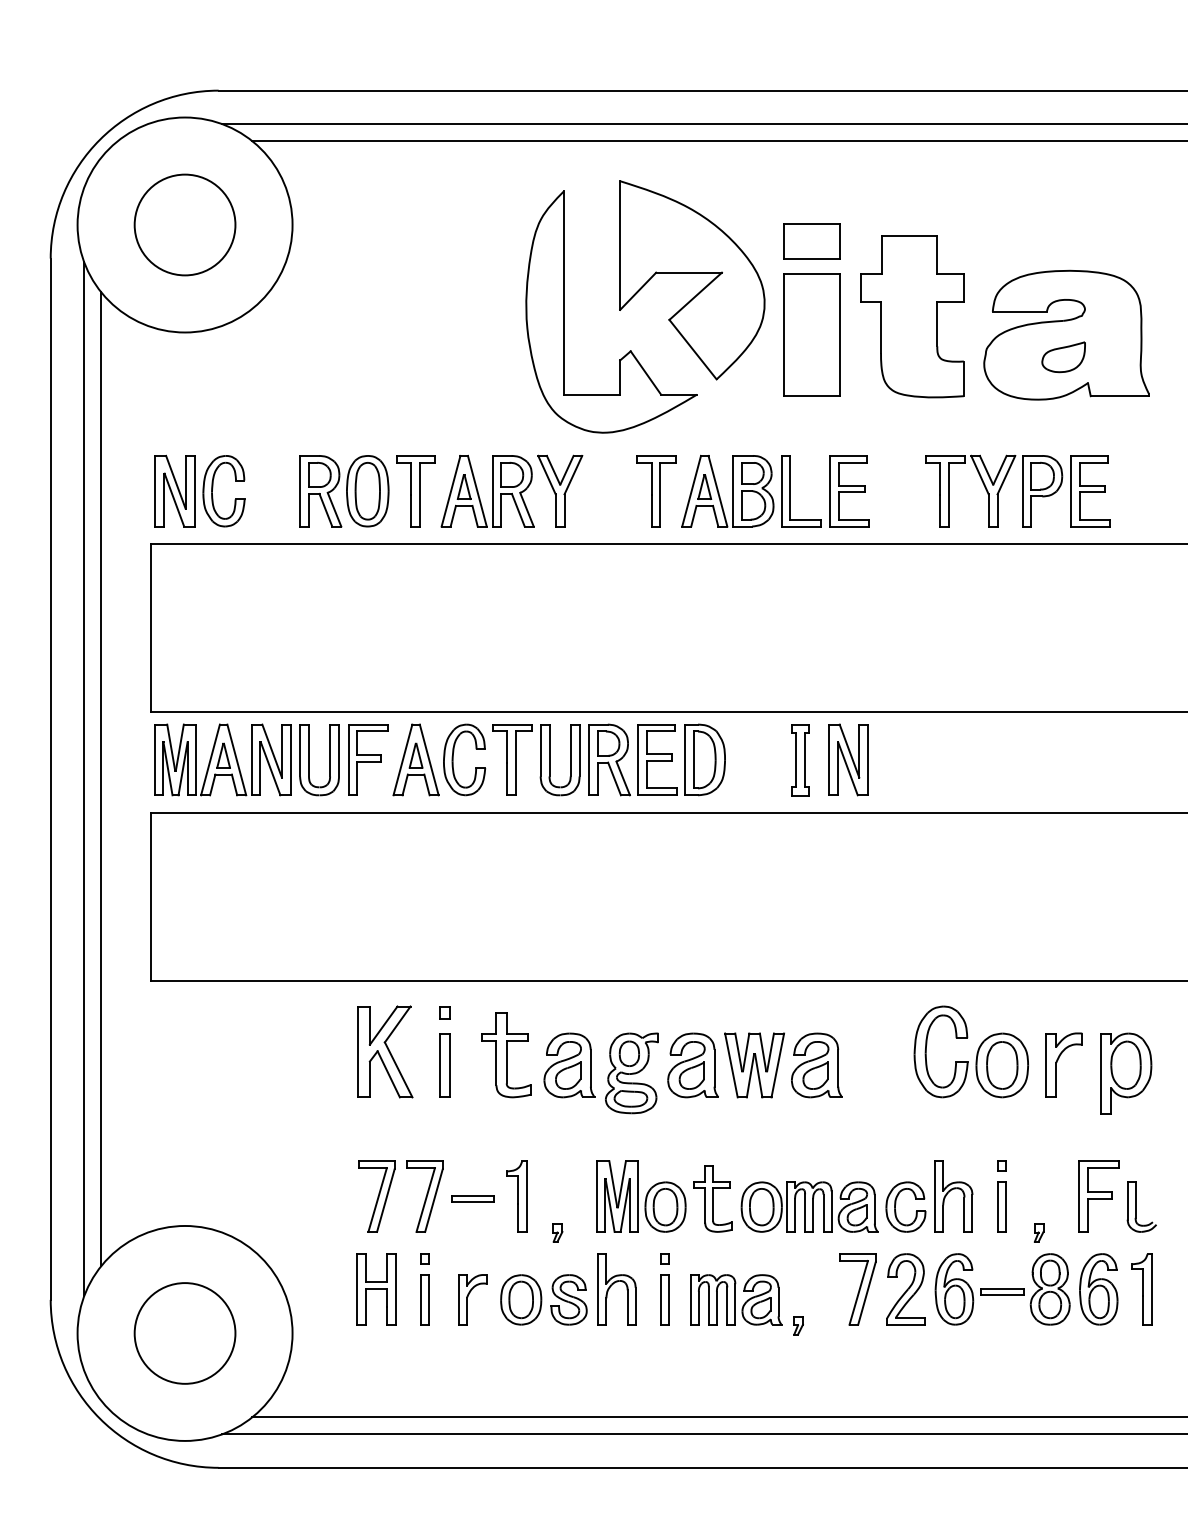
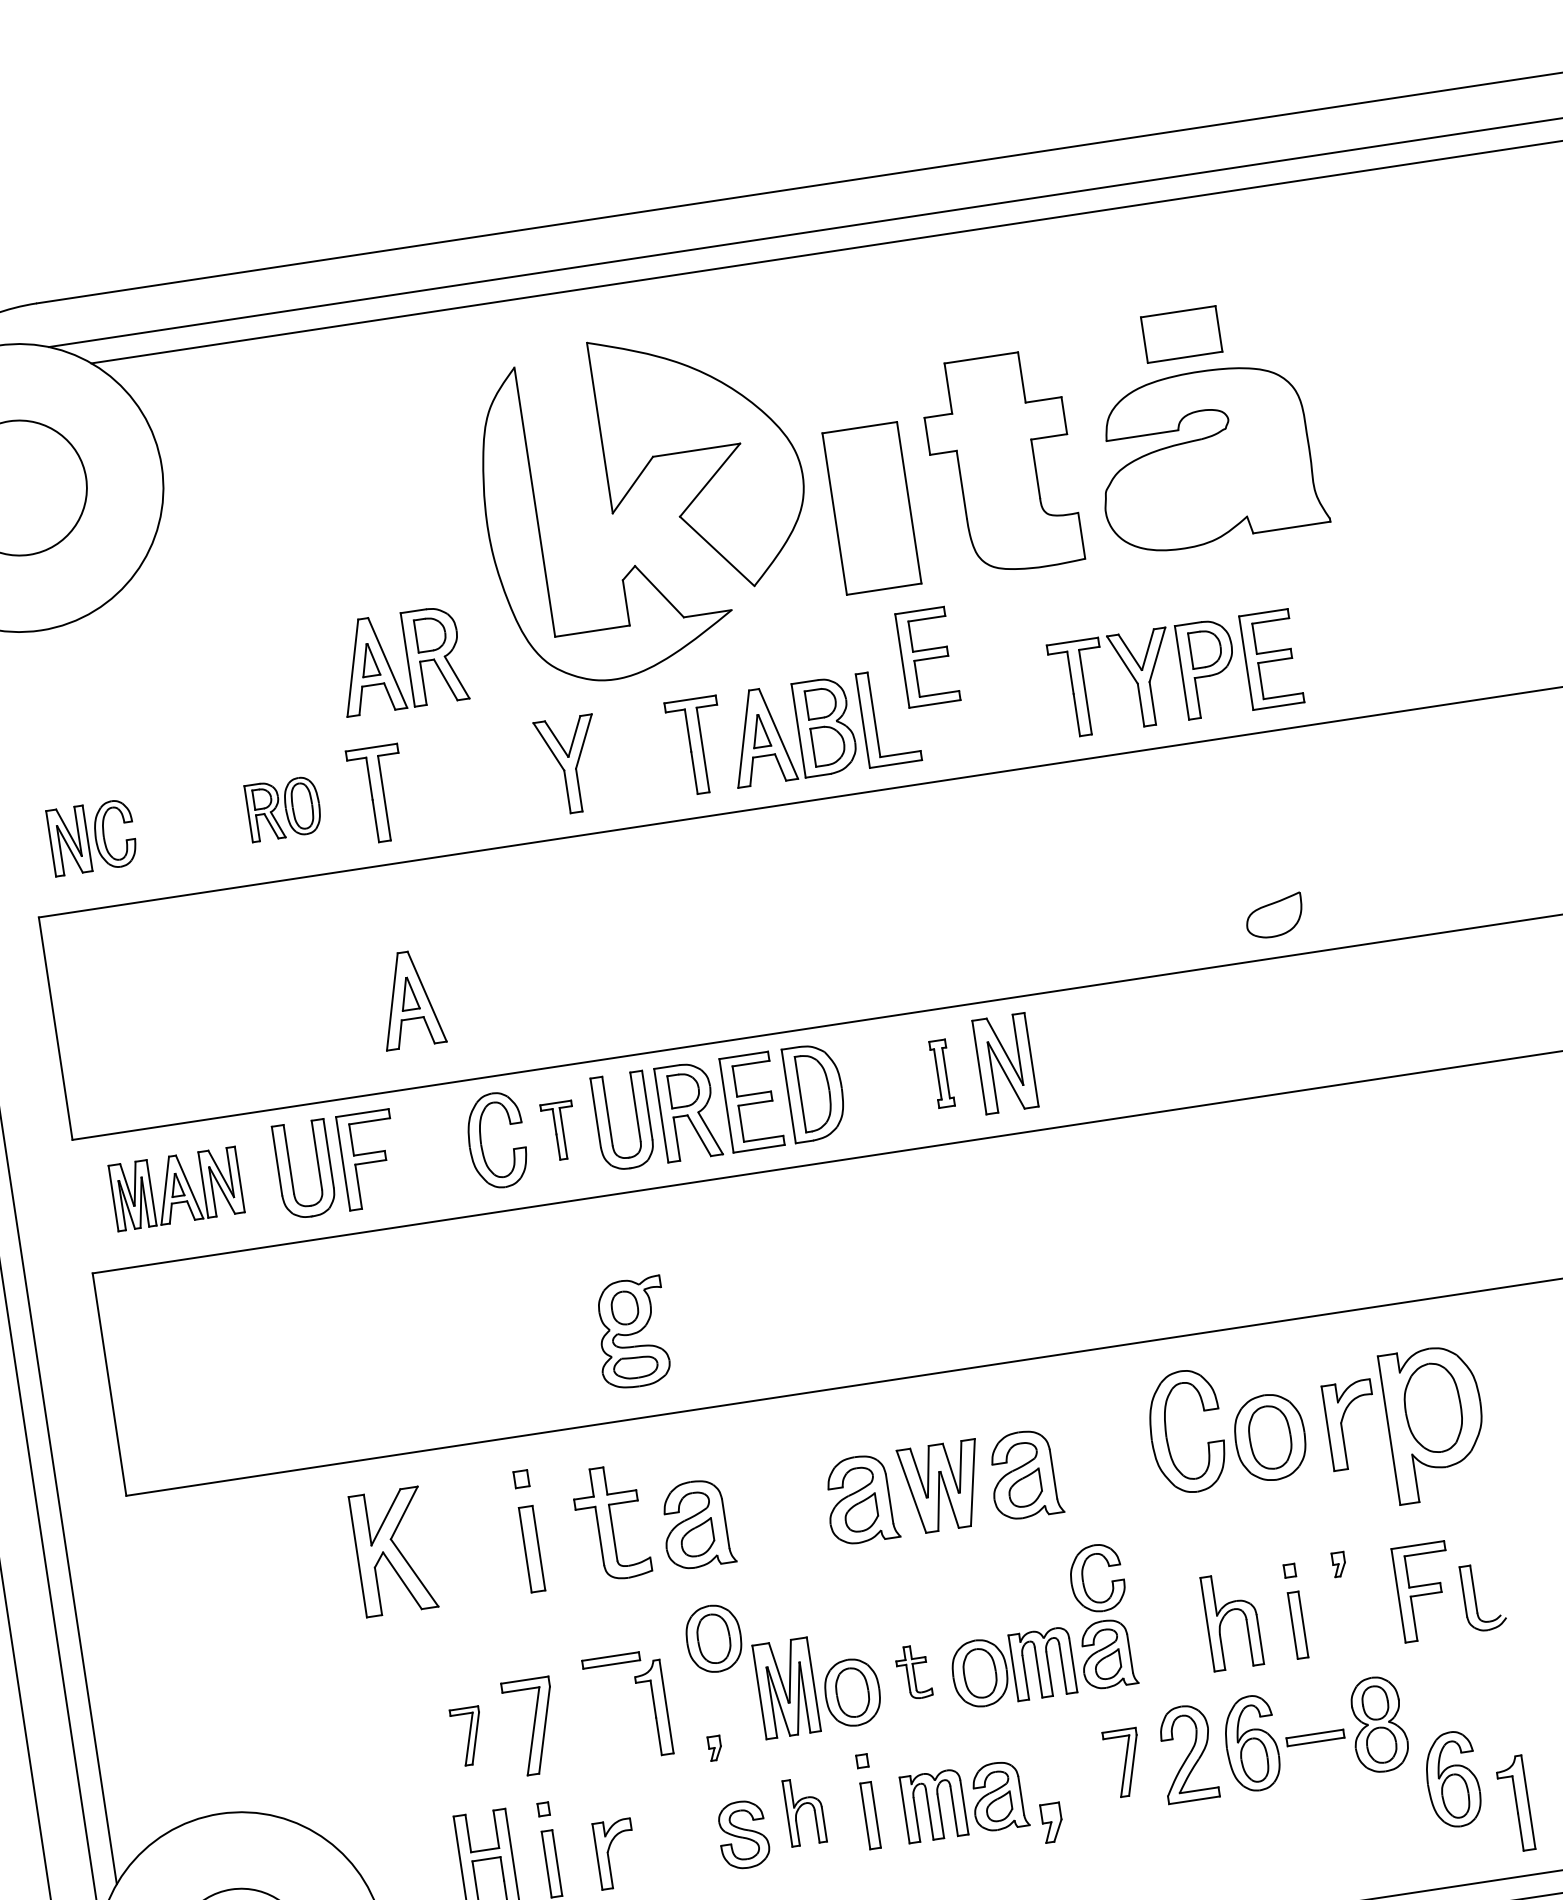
part: (811, 241) -> (1180, 334), moved
part: (1063, 357) -> (1274, 916), moved
part: (199, 490) -> (91, 836), size x0.7
part: (487, 490) -> (400, 659), moved
part: (344, 491) -> (283, 809), size x0.6
part: (849, 491) -> (927, 657), moved
part: (222, 759) -> (176, 1188), size x0.7
part: (415, 759) -> (408, 998), moved
part: (512, 759) -> (560, 1130), size x0.6
part: (800, 760) -> (941, 1074), size x0.7
part: (385, 1051) -> (393, 1551), moved
part: (631, 1073) -> (631, 1333), moved
part: (1126, 1073) -> (1436, 1423), size x1.4
part: (376, 1196) -> (467, 1736), size x0.6
part: (472, 1198) -> (610, 1659), moved
part: (712, 1198) -> (913, 1671), size x0.6
part: (896, 1204) -> (1084, 1576), moved
part: (1038, 1232) -> (1338, 1564), moved
part: (616, 1289) -> (804, 1811), size x0.7
part: (857, 1289) -> (1123, 1763), size x0.7
part: (1098, 1289) -> (1452, 1779), moved
part: (1141, 1289) -> (1514, 1804), moved
part: (521, 1299) -> (714, 1638), moved
part: (798, 1325) -> (1052, 1822), size x1.6

